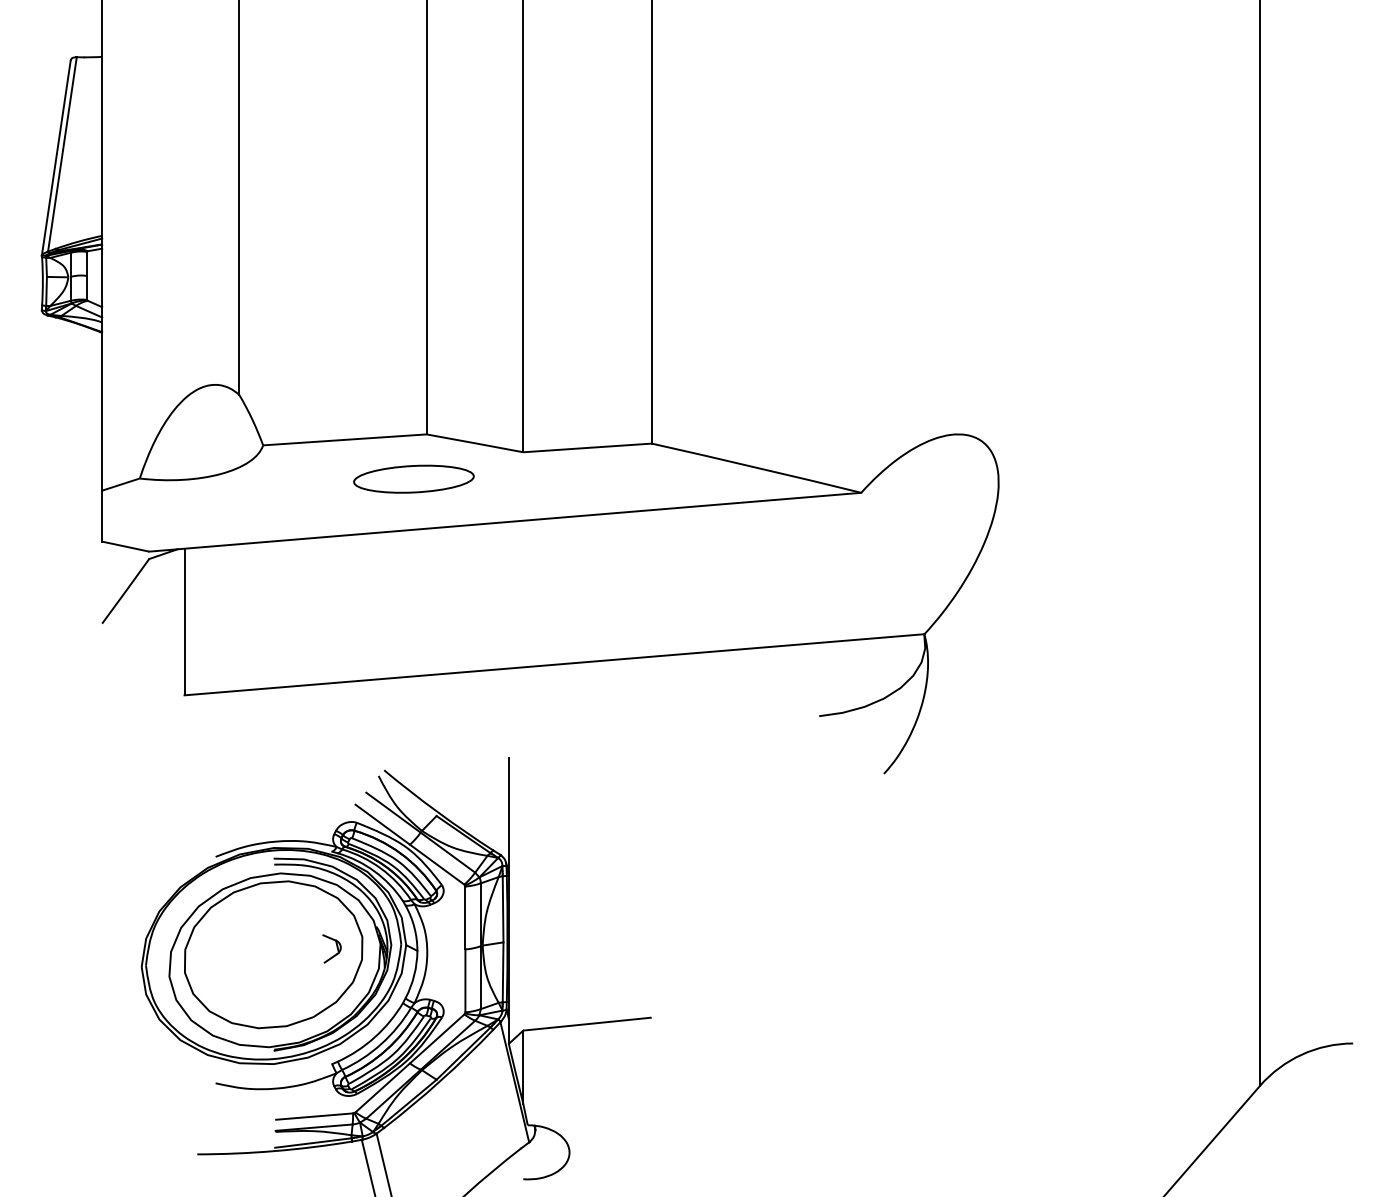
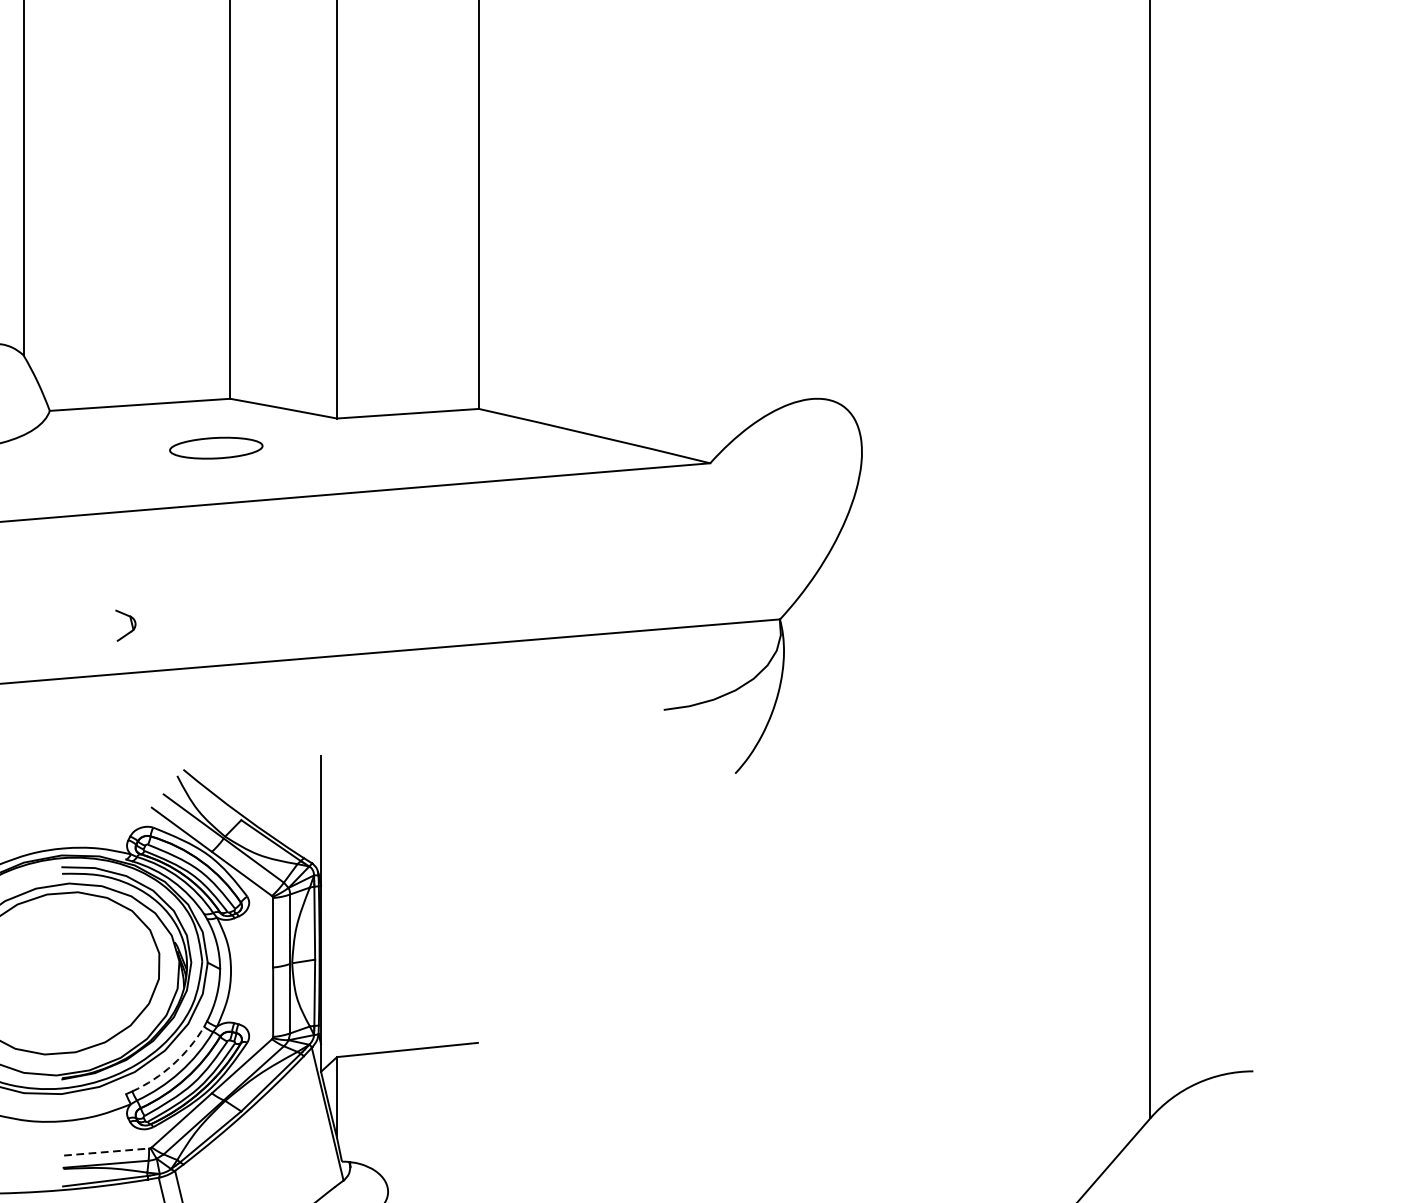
part: (413, 478) -> (215, 447), size x0.7
part: (331, 948) -> (125, 625), moved
arc: (374, 1037) -> (172, 1064), solid -> dashed
line: (314, 1116) -> (106, 1151), solid -> dashed

